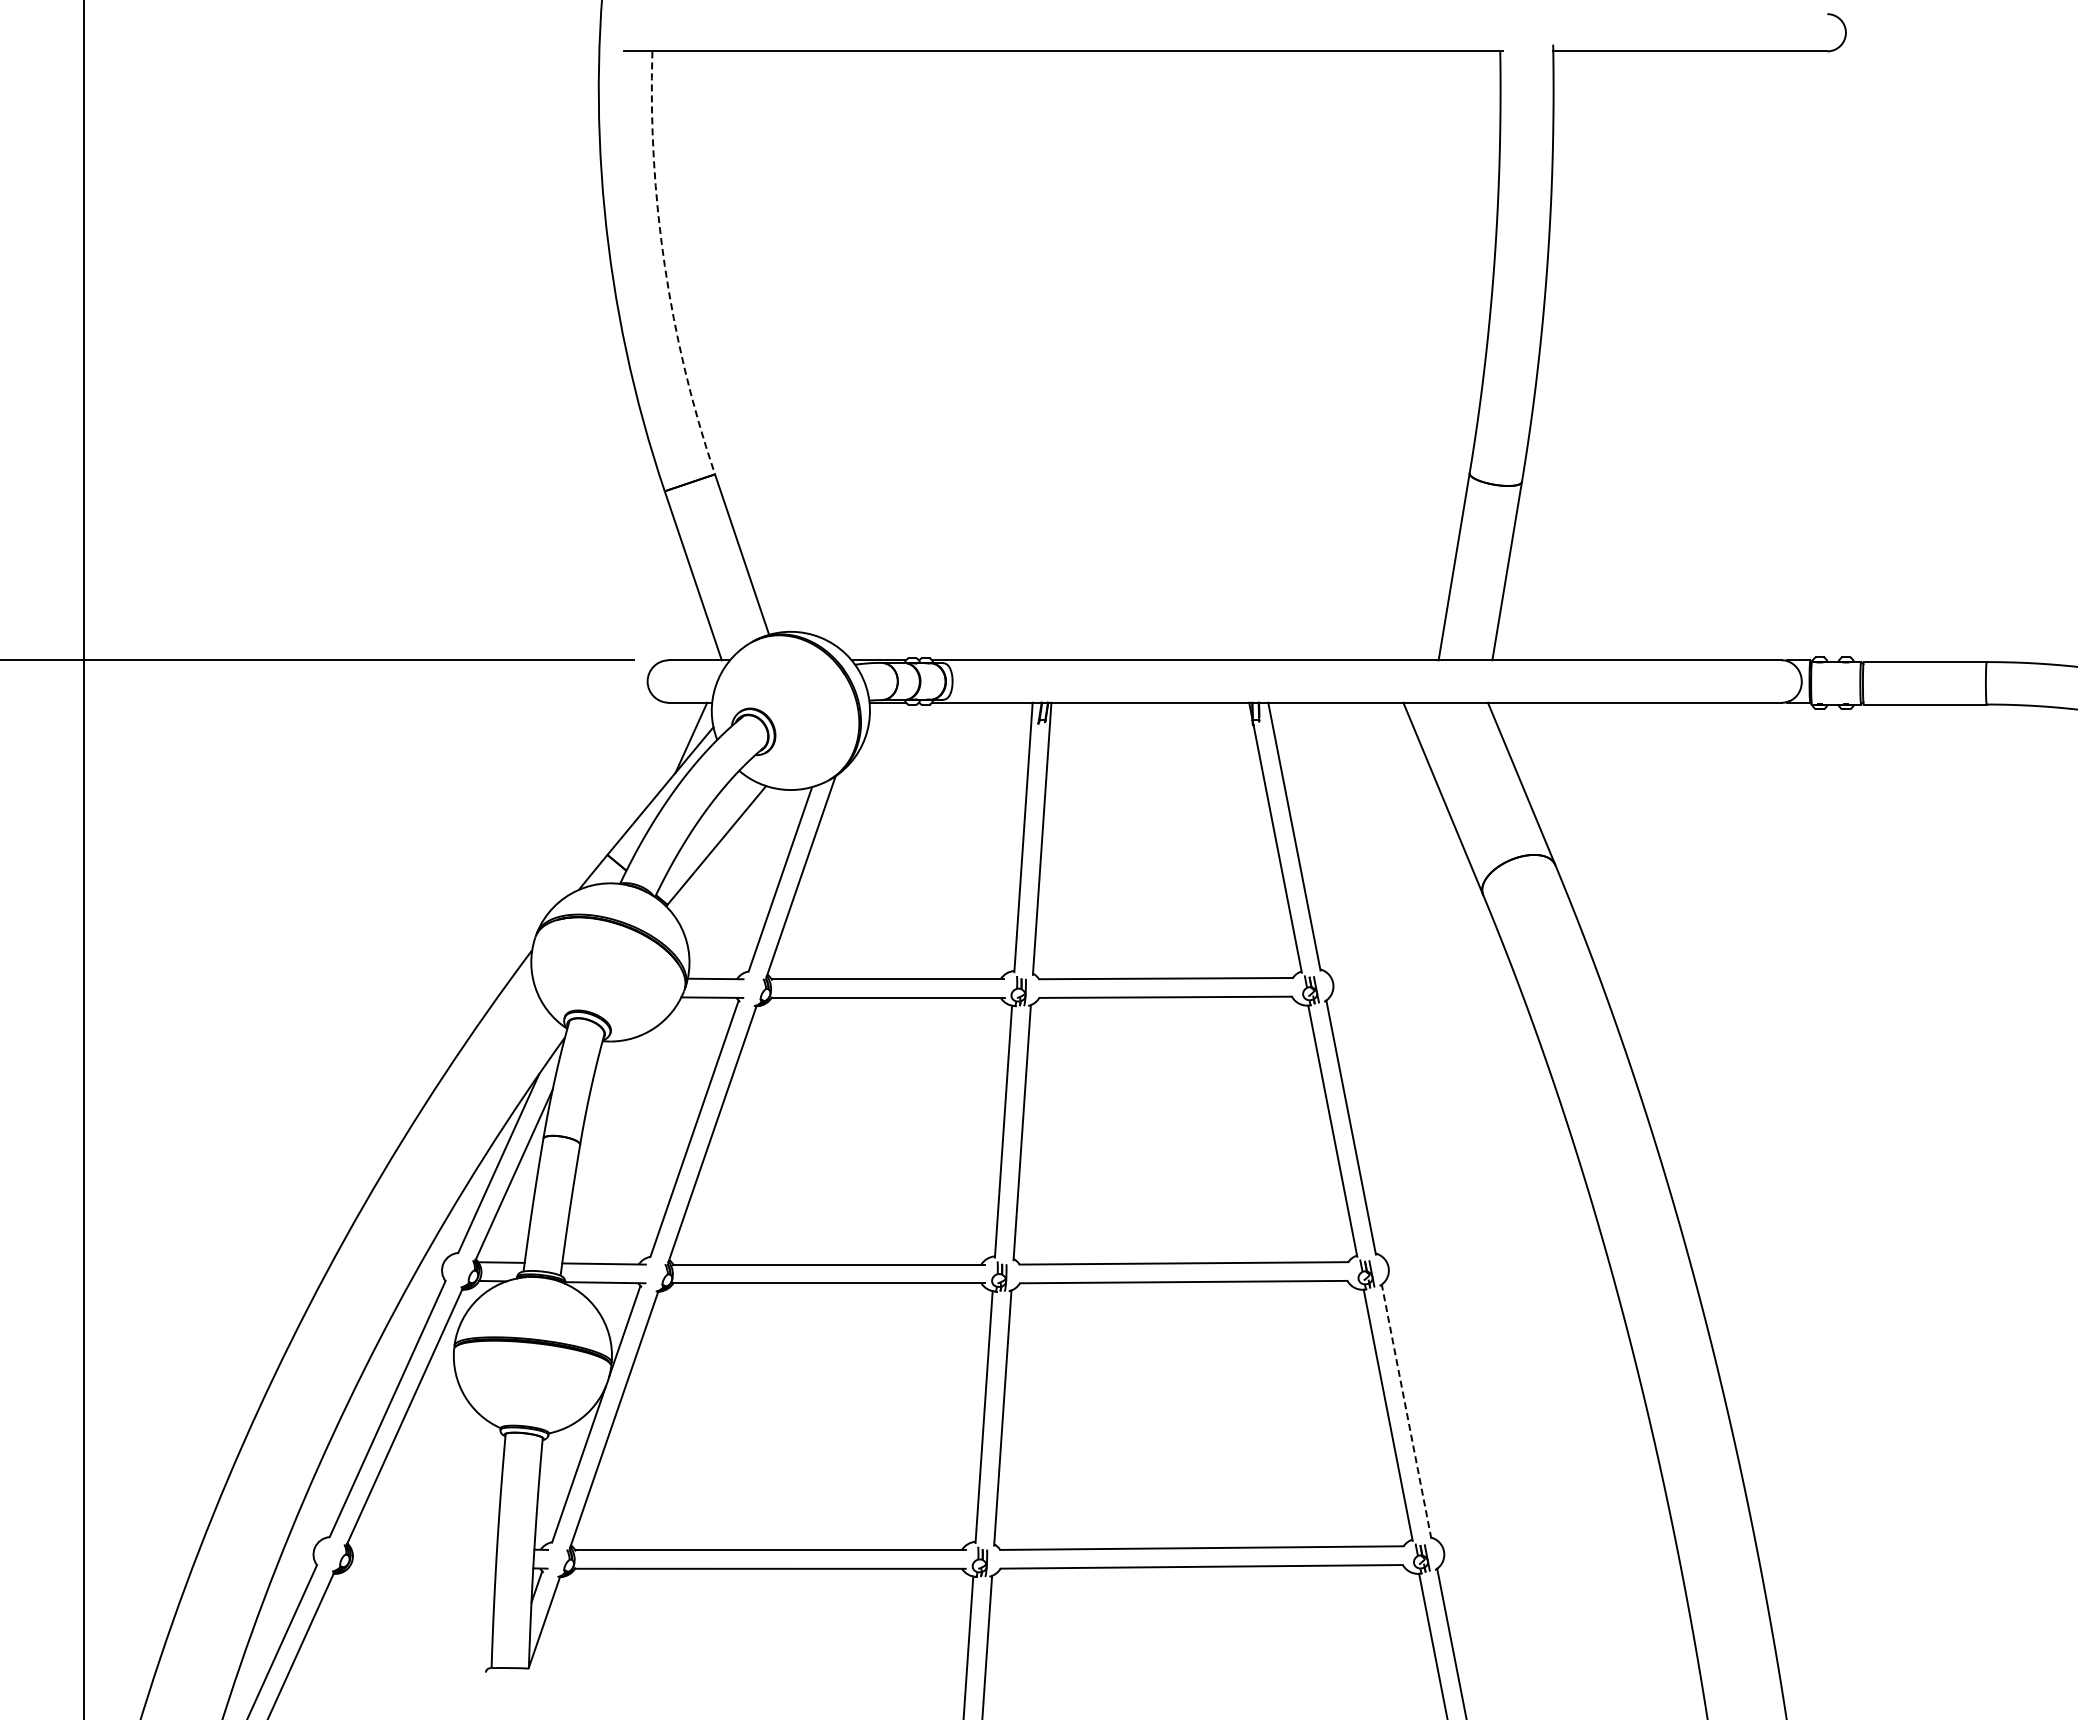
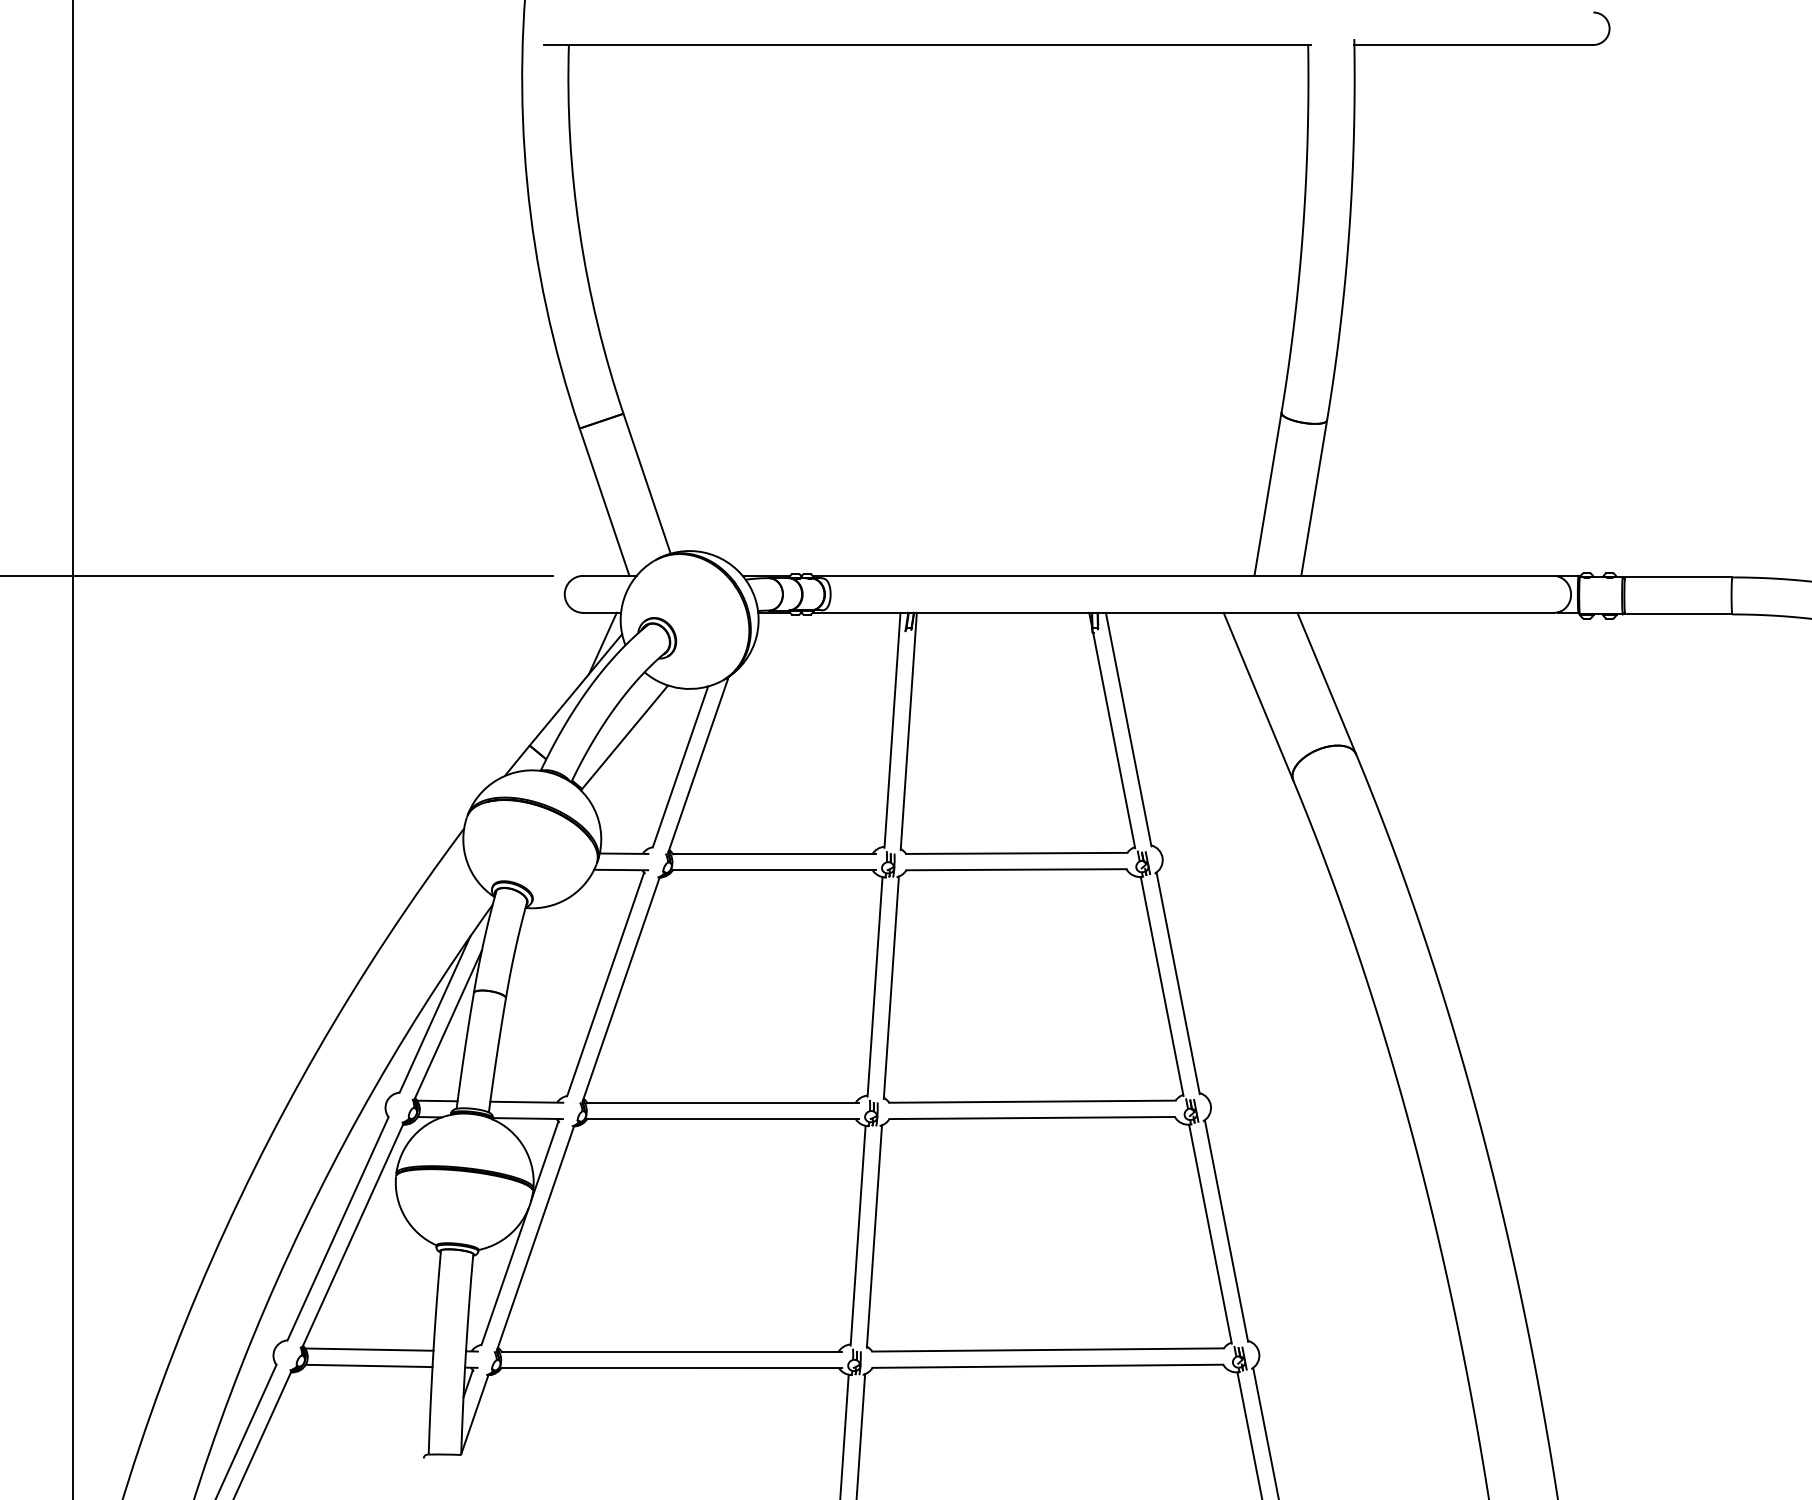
arc: (664, 265) -> (579, 231), dashed -> solid
line: (1406, 1411) -> (1226, 1230), dashed -> solid
line: (423, 1547) -> (369, 1349), added
line: (423, 1566) -> (369, 1365), added

